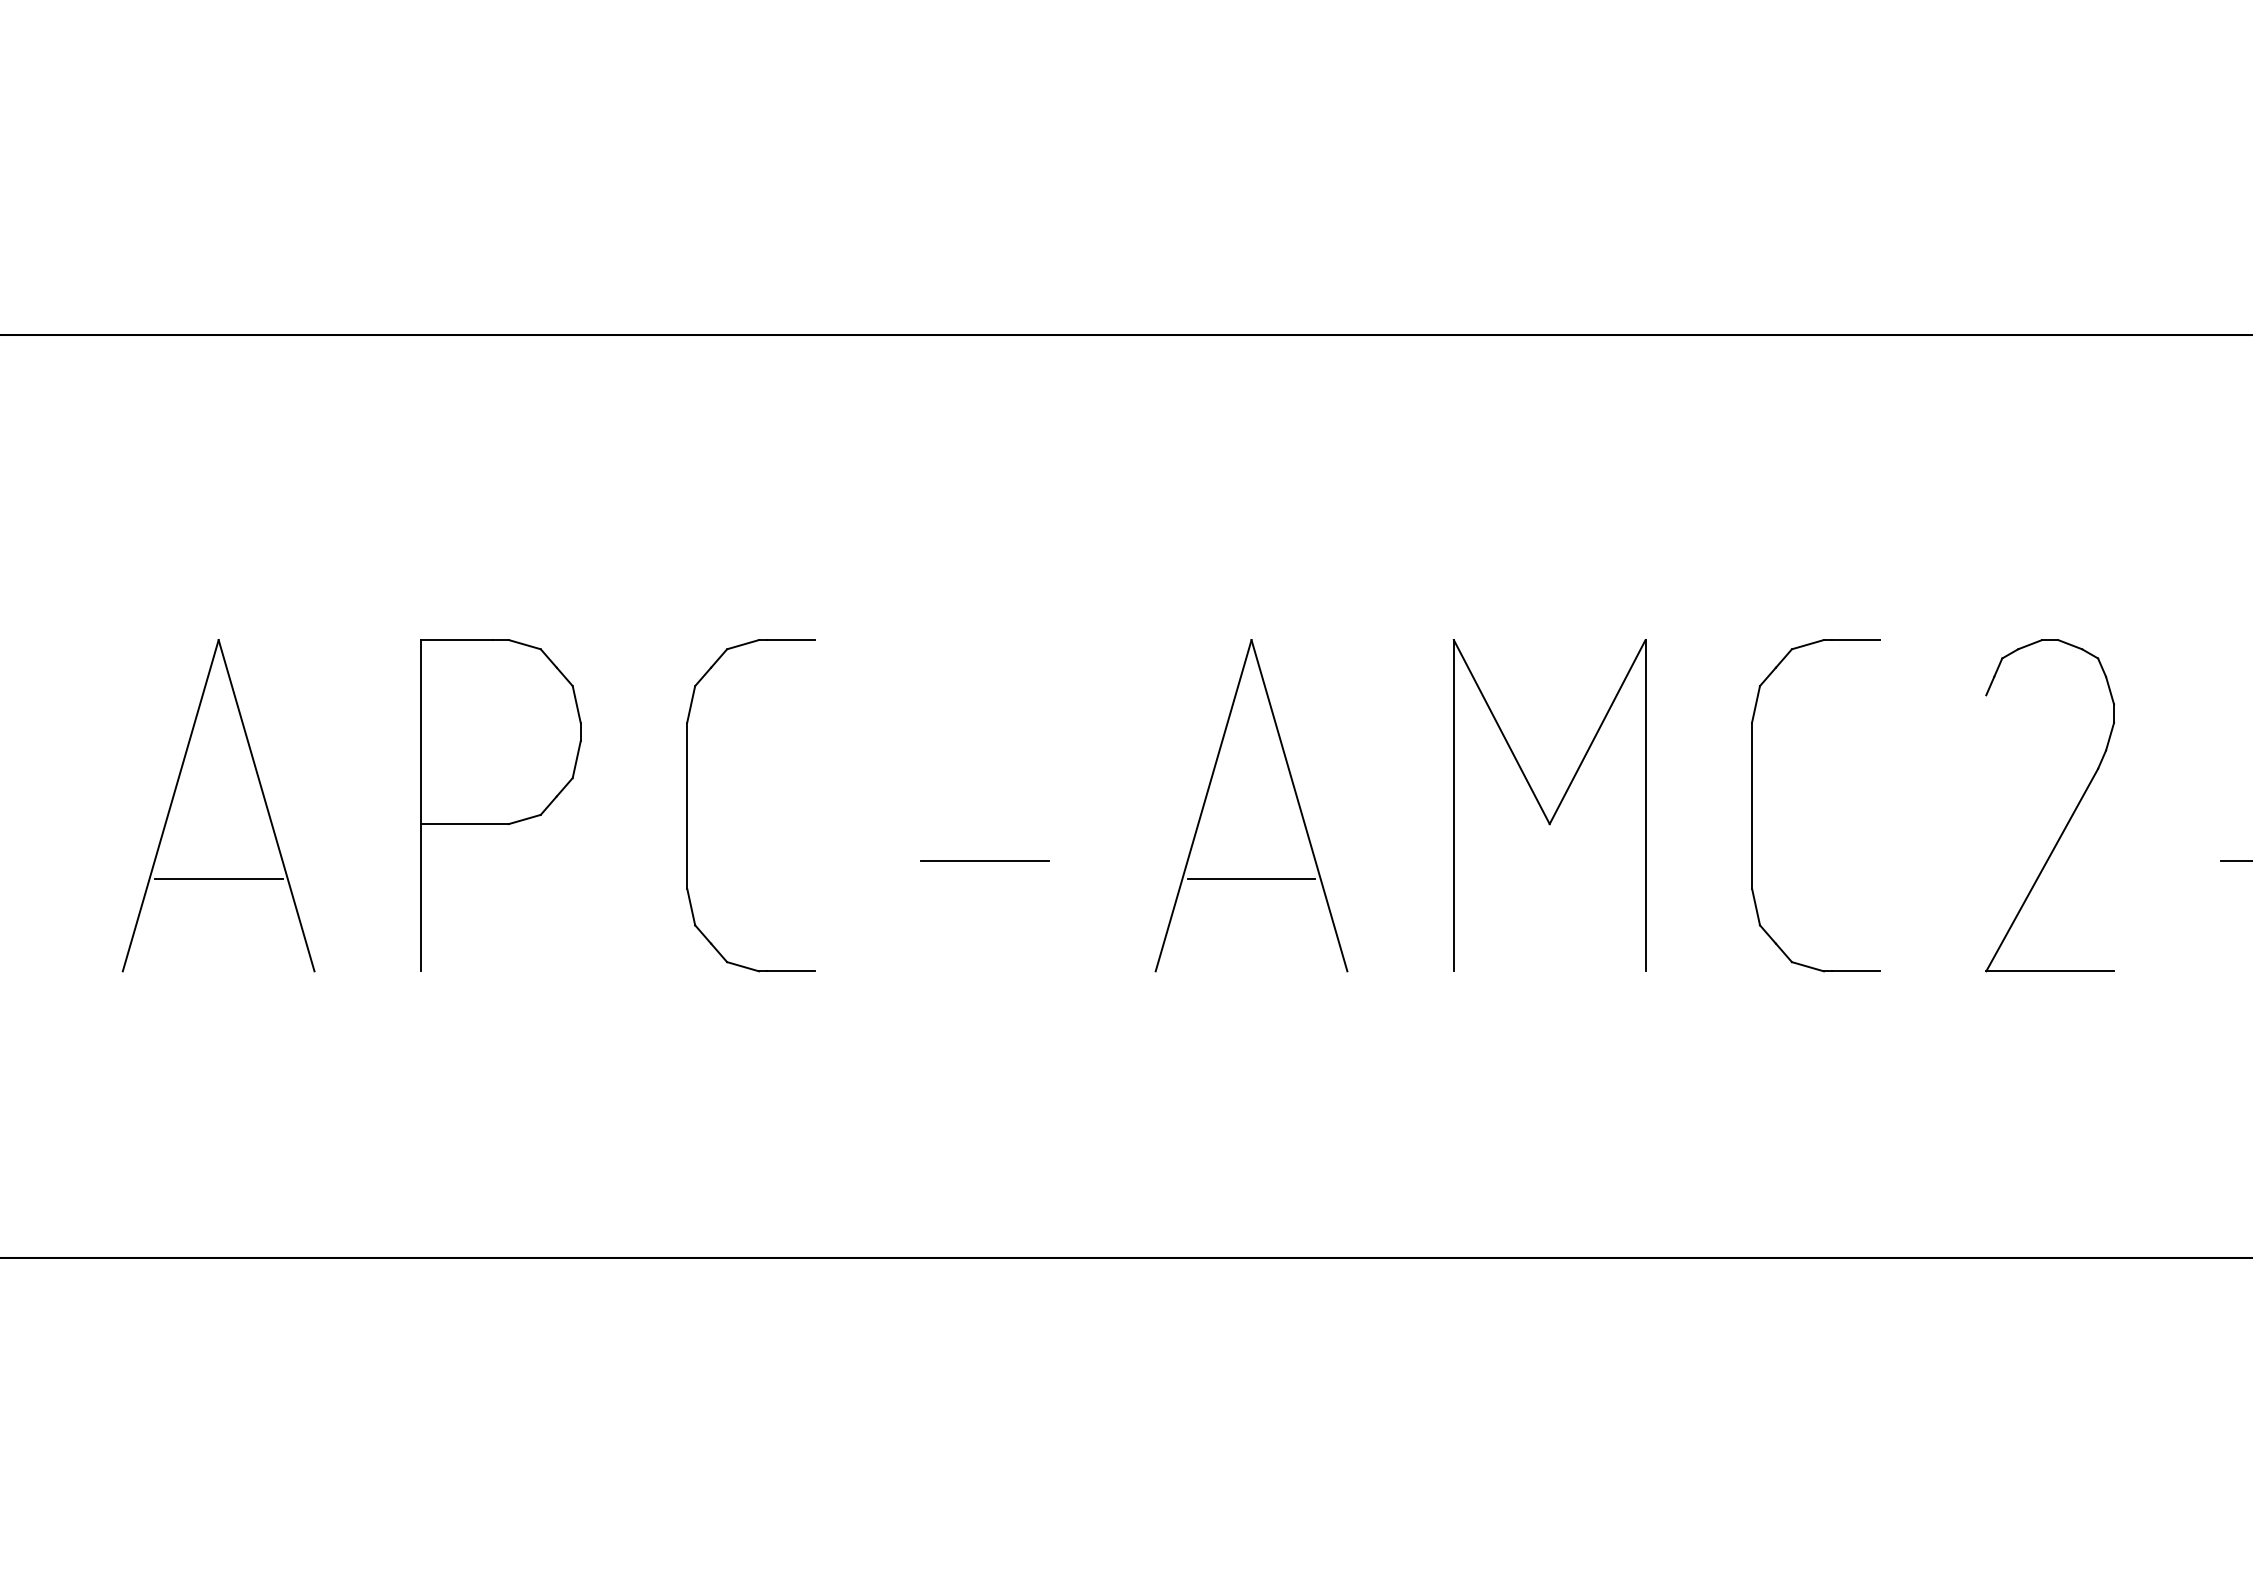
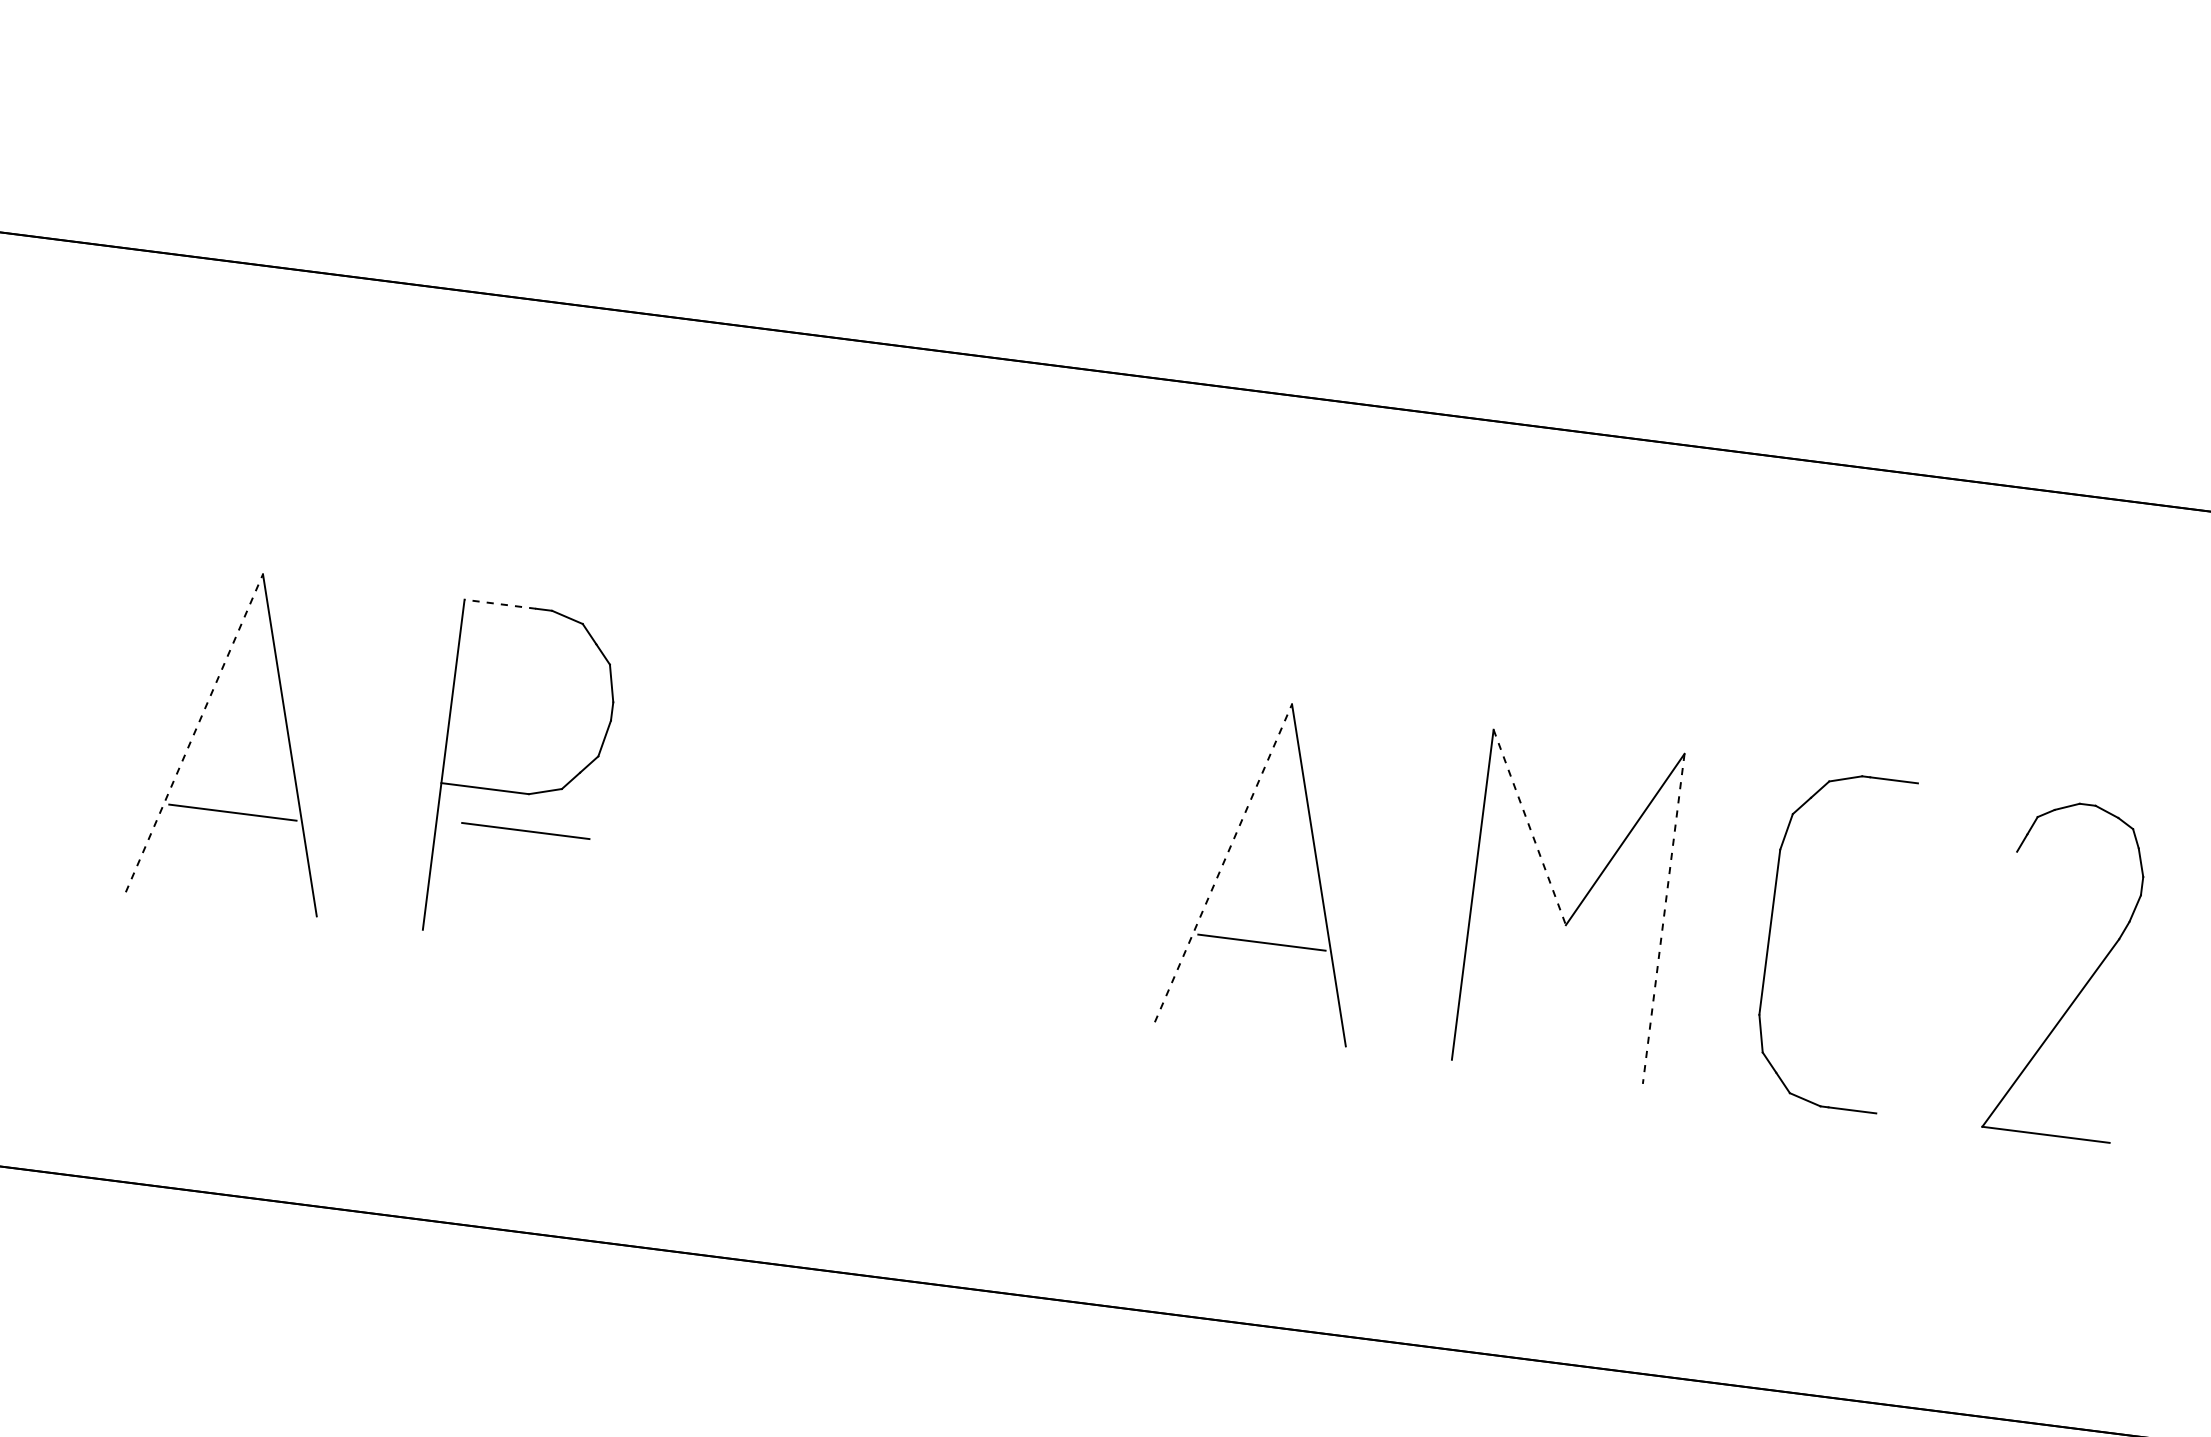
line: (456, 640) -> (499, 604), solid -> dashed
line: (1501, 732) -> (1529, 827), solid -> dashed
line: (170, 805) -> (194, 733), solid -> dashed
part: (687, 805) -> (709, 798), removed
line: (1203, 805) -> (1223, 863), solid -> dashed
line: (1645, 805) -> (1663, 918), solid -> dashed
line: (984, 860) -> (525, 830), moved

